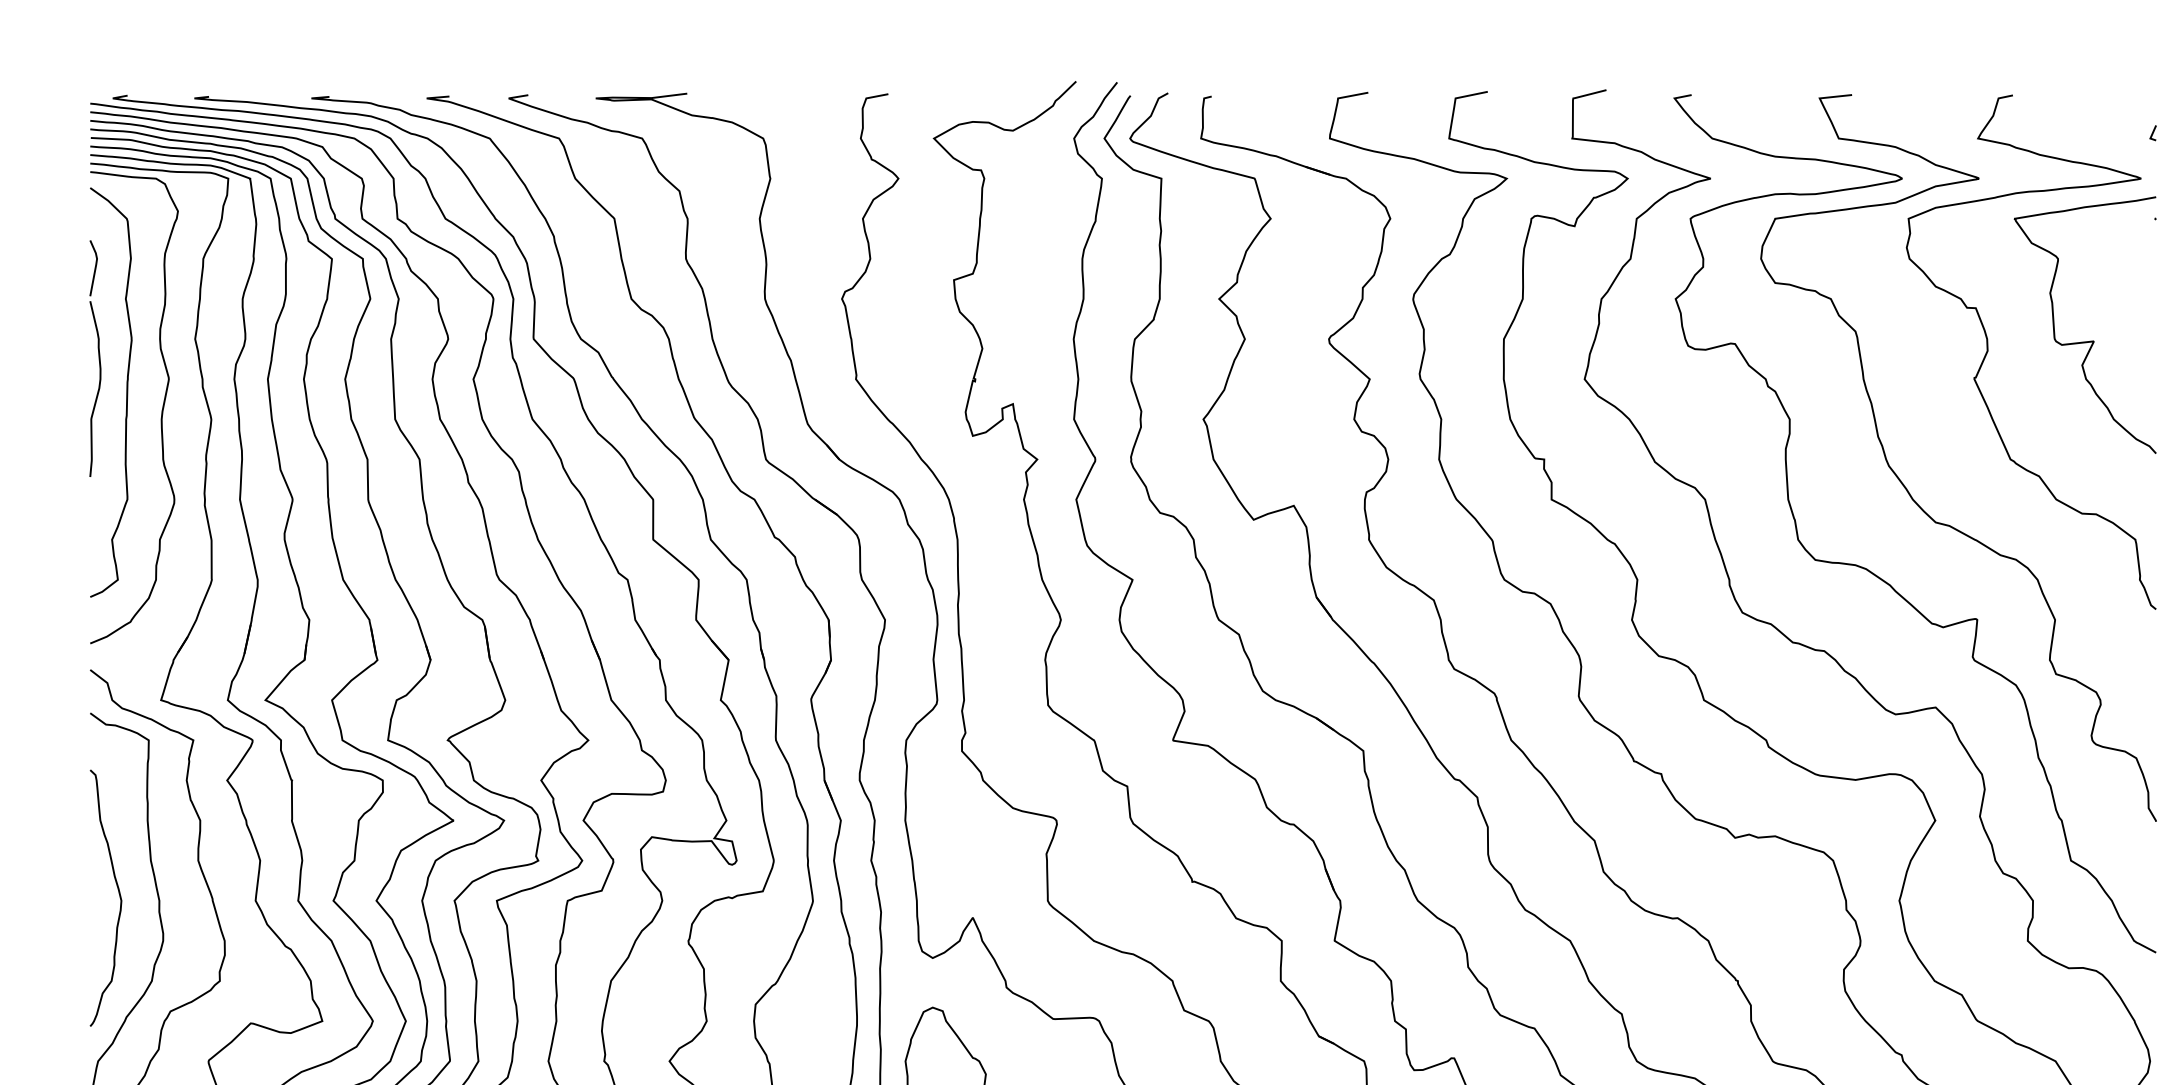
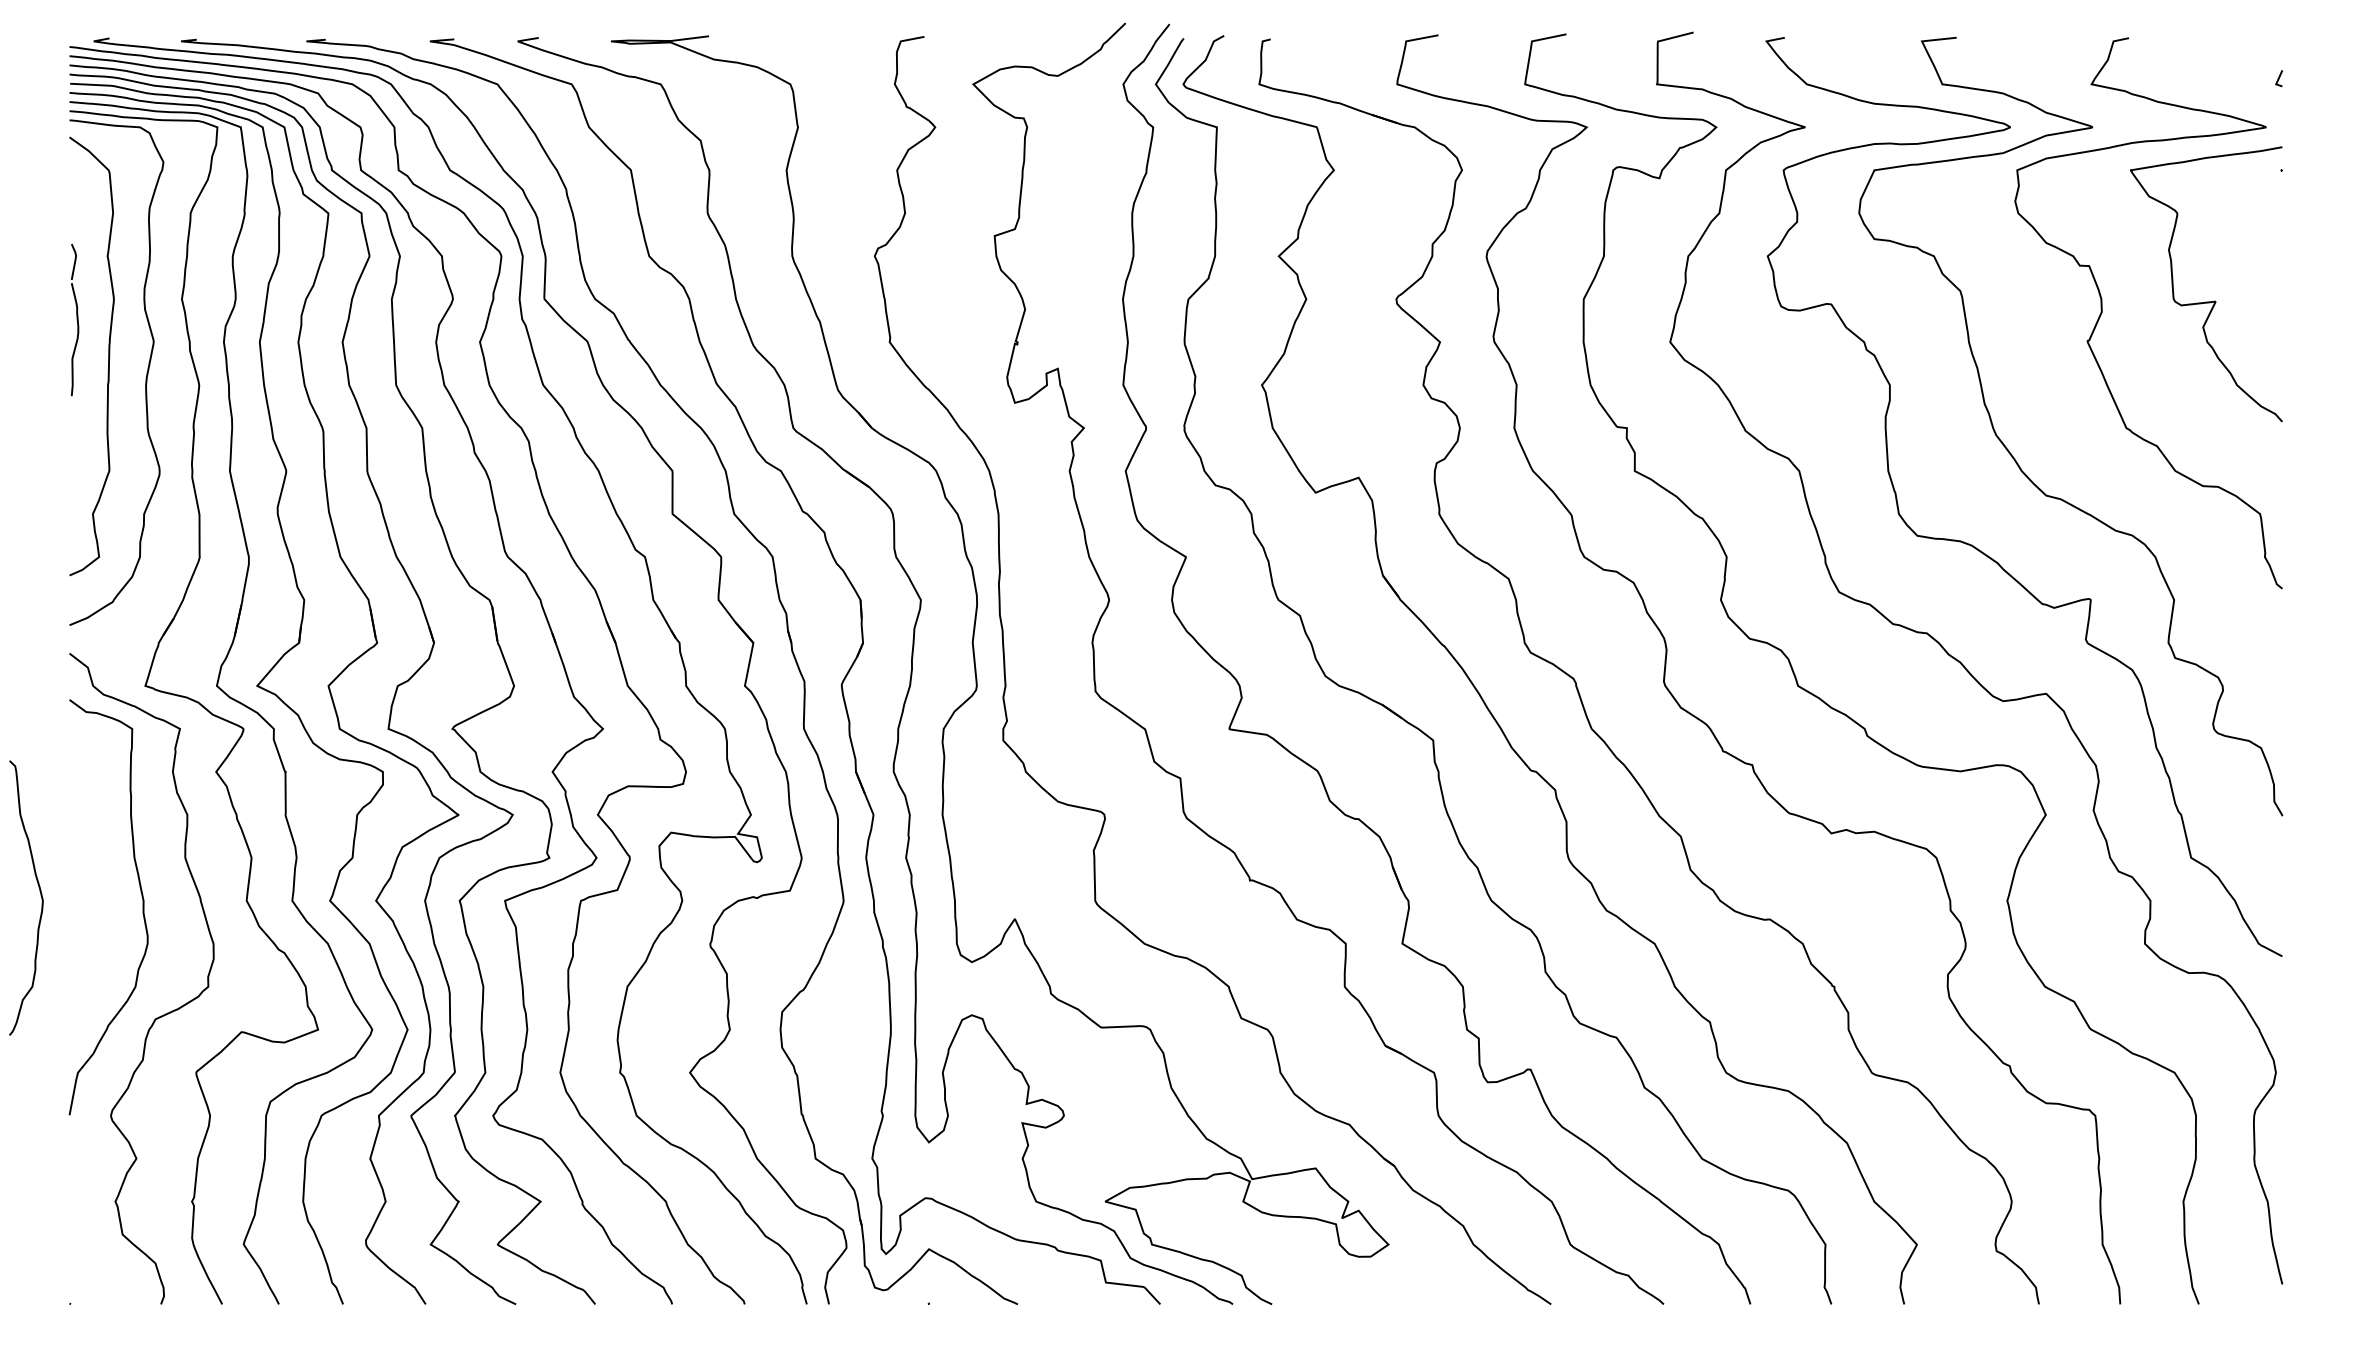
part: (94, 358) -> (74, 319), size x0.6
curve: (119, 895) -> (40, 895), moved

